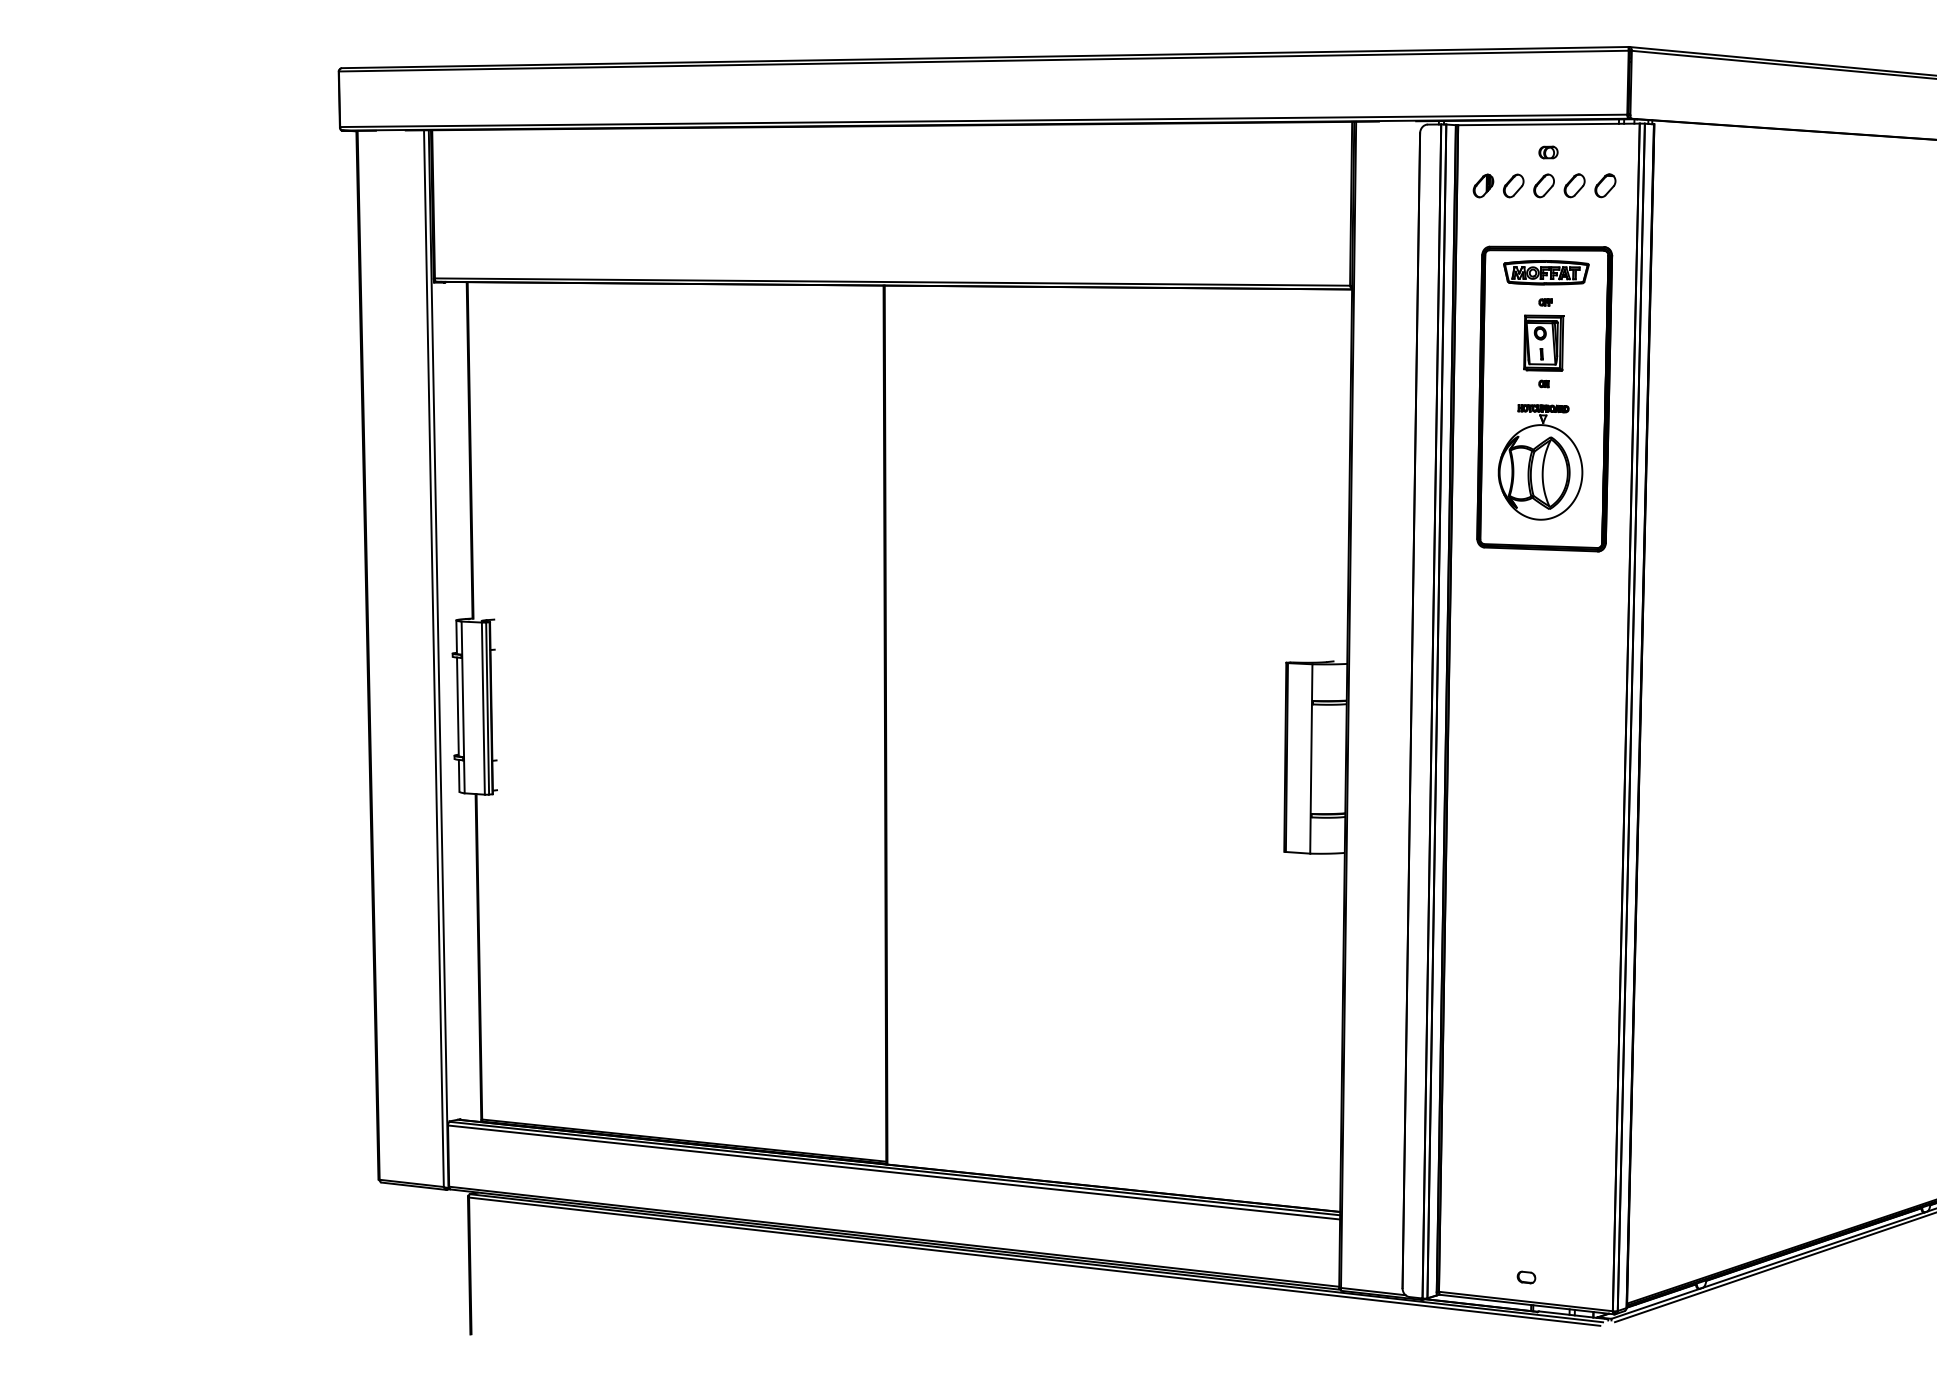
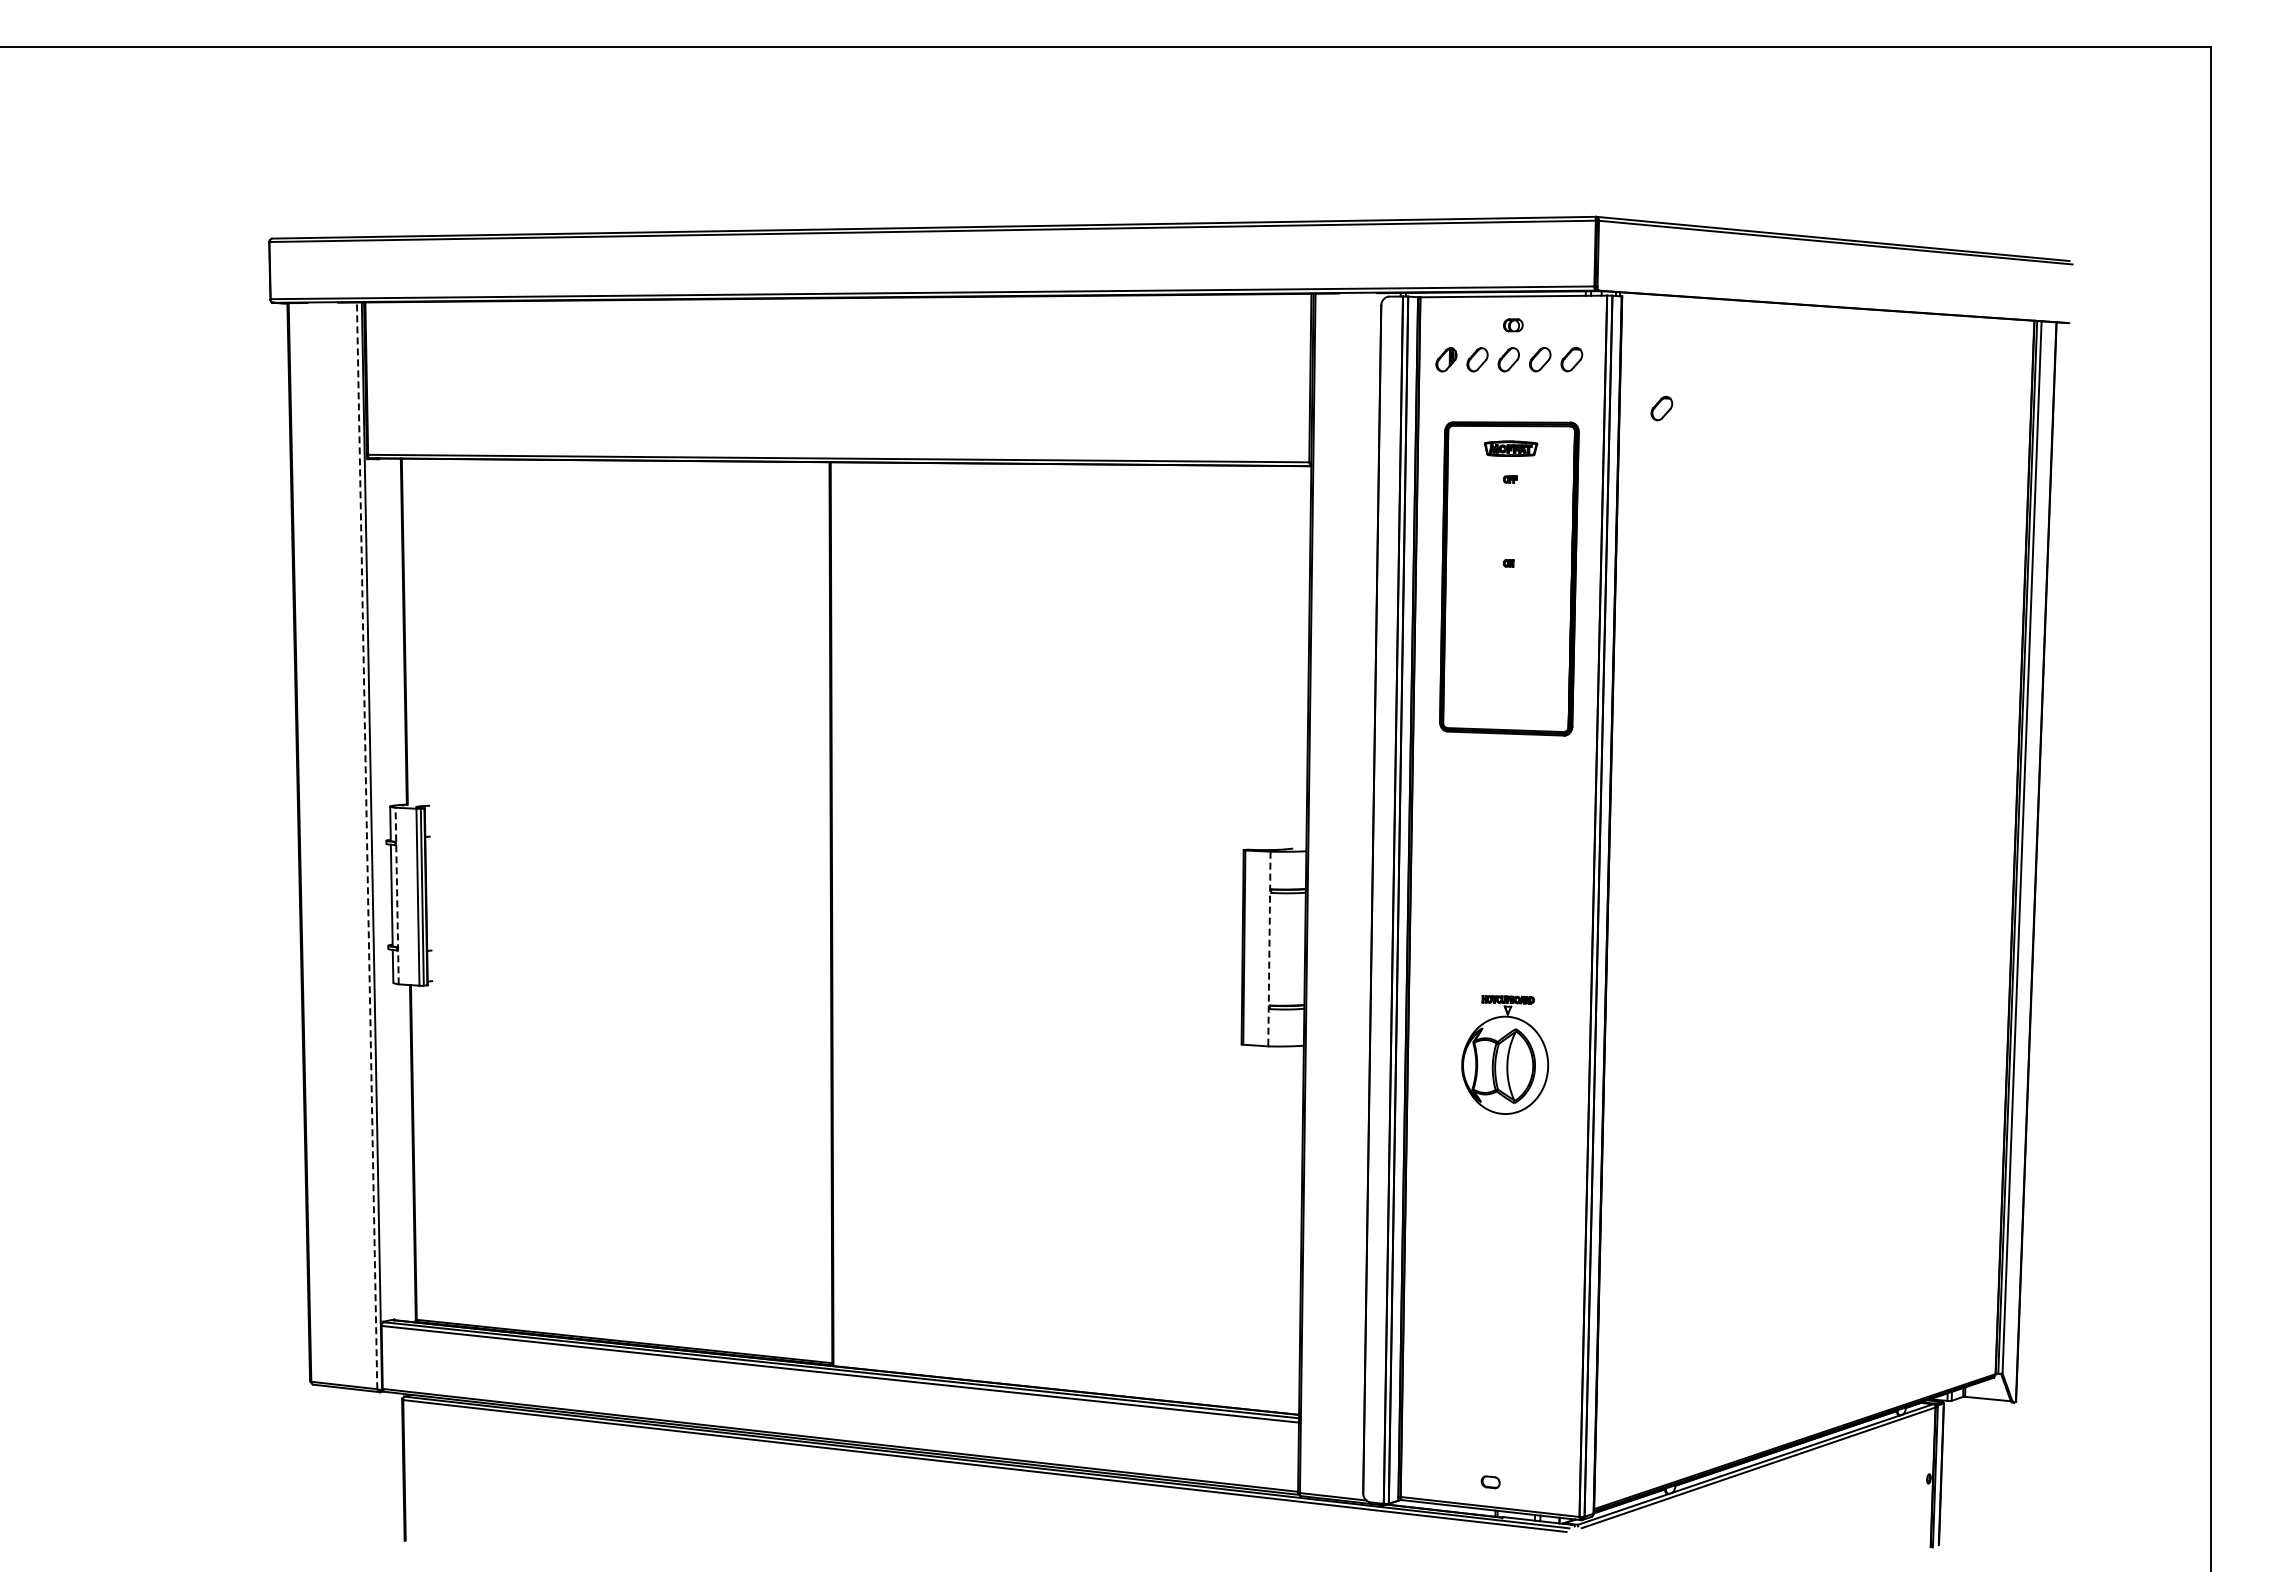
part: (1692, 233) -> (1661, 408), added
part: (1545, 272) -> (1510, 448), size x0.6
part: (1543, 343) -> (1508, 521), removed
part: (1540, 461) -> (1505, 1054), moved
line: (434, 658) -> (367, 845), solid -> dashed
line: (463, 706) -> (397, 895), solid -> dashed
line: (1311, 759) -> (1269, 949), solid -> dashed

